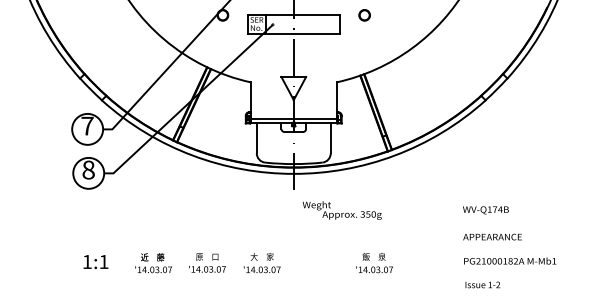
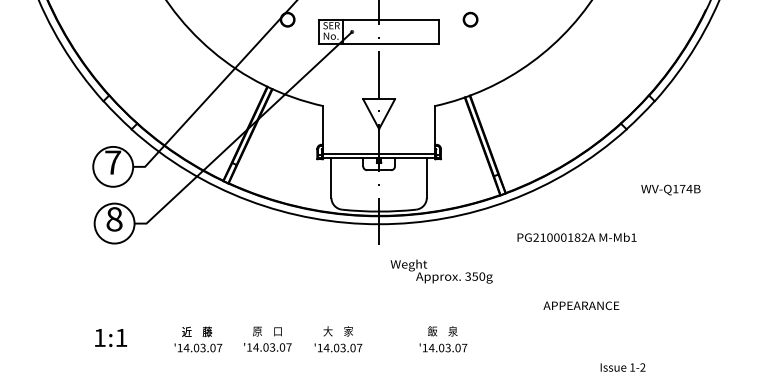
text: (485, 210) -> (670, 190), moved
text: (492, 236) -> (581, 305), moved
text: (510, 260) -> (577, 236), moved
text: (95, 261) -> (110, 337), moved
text: (374, 263) -> (443, 339), moved

